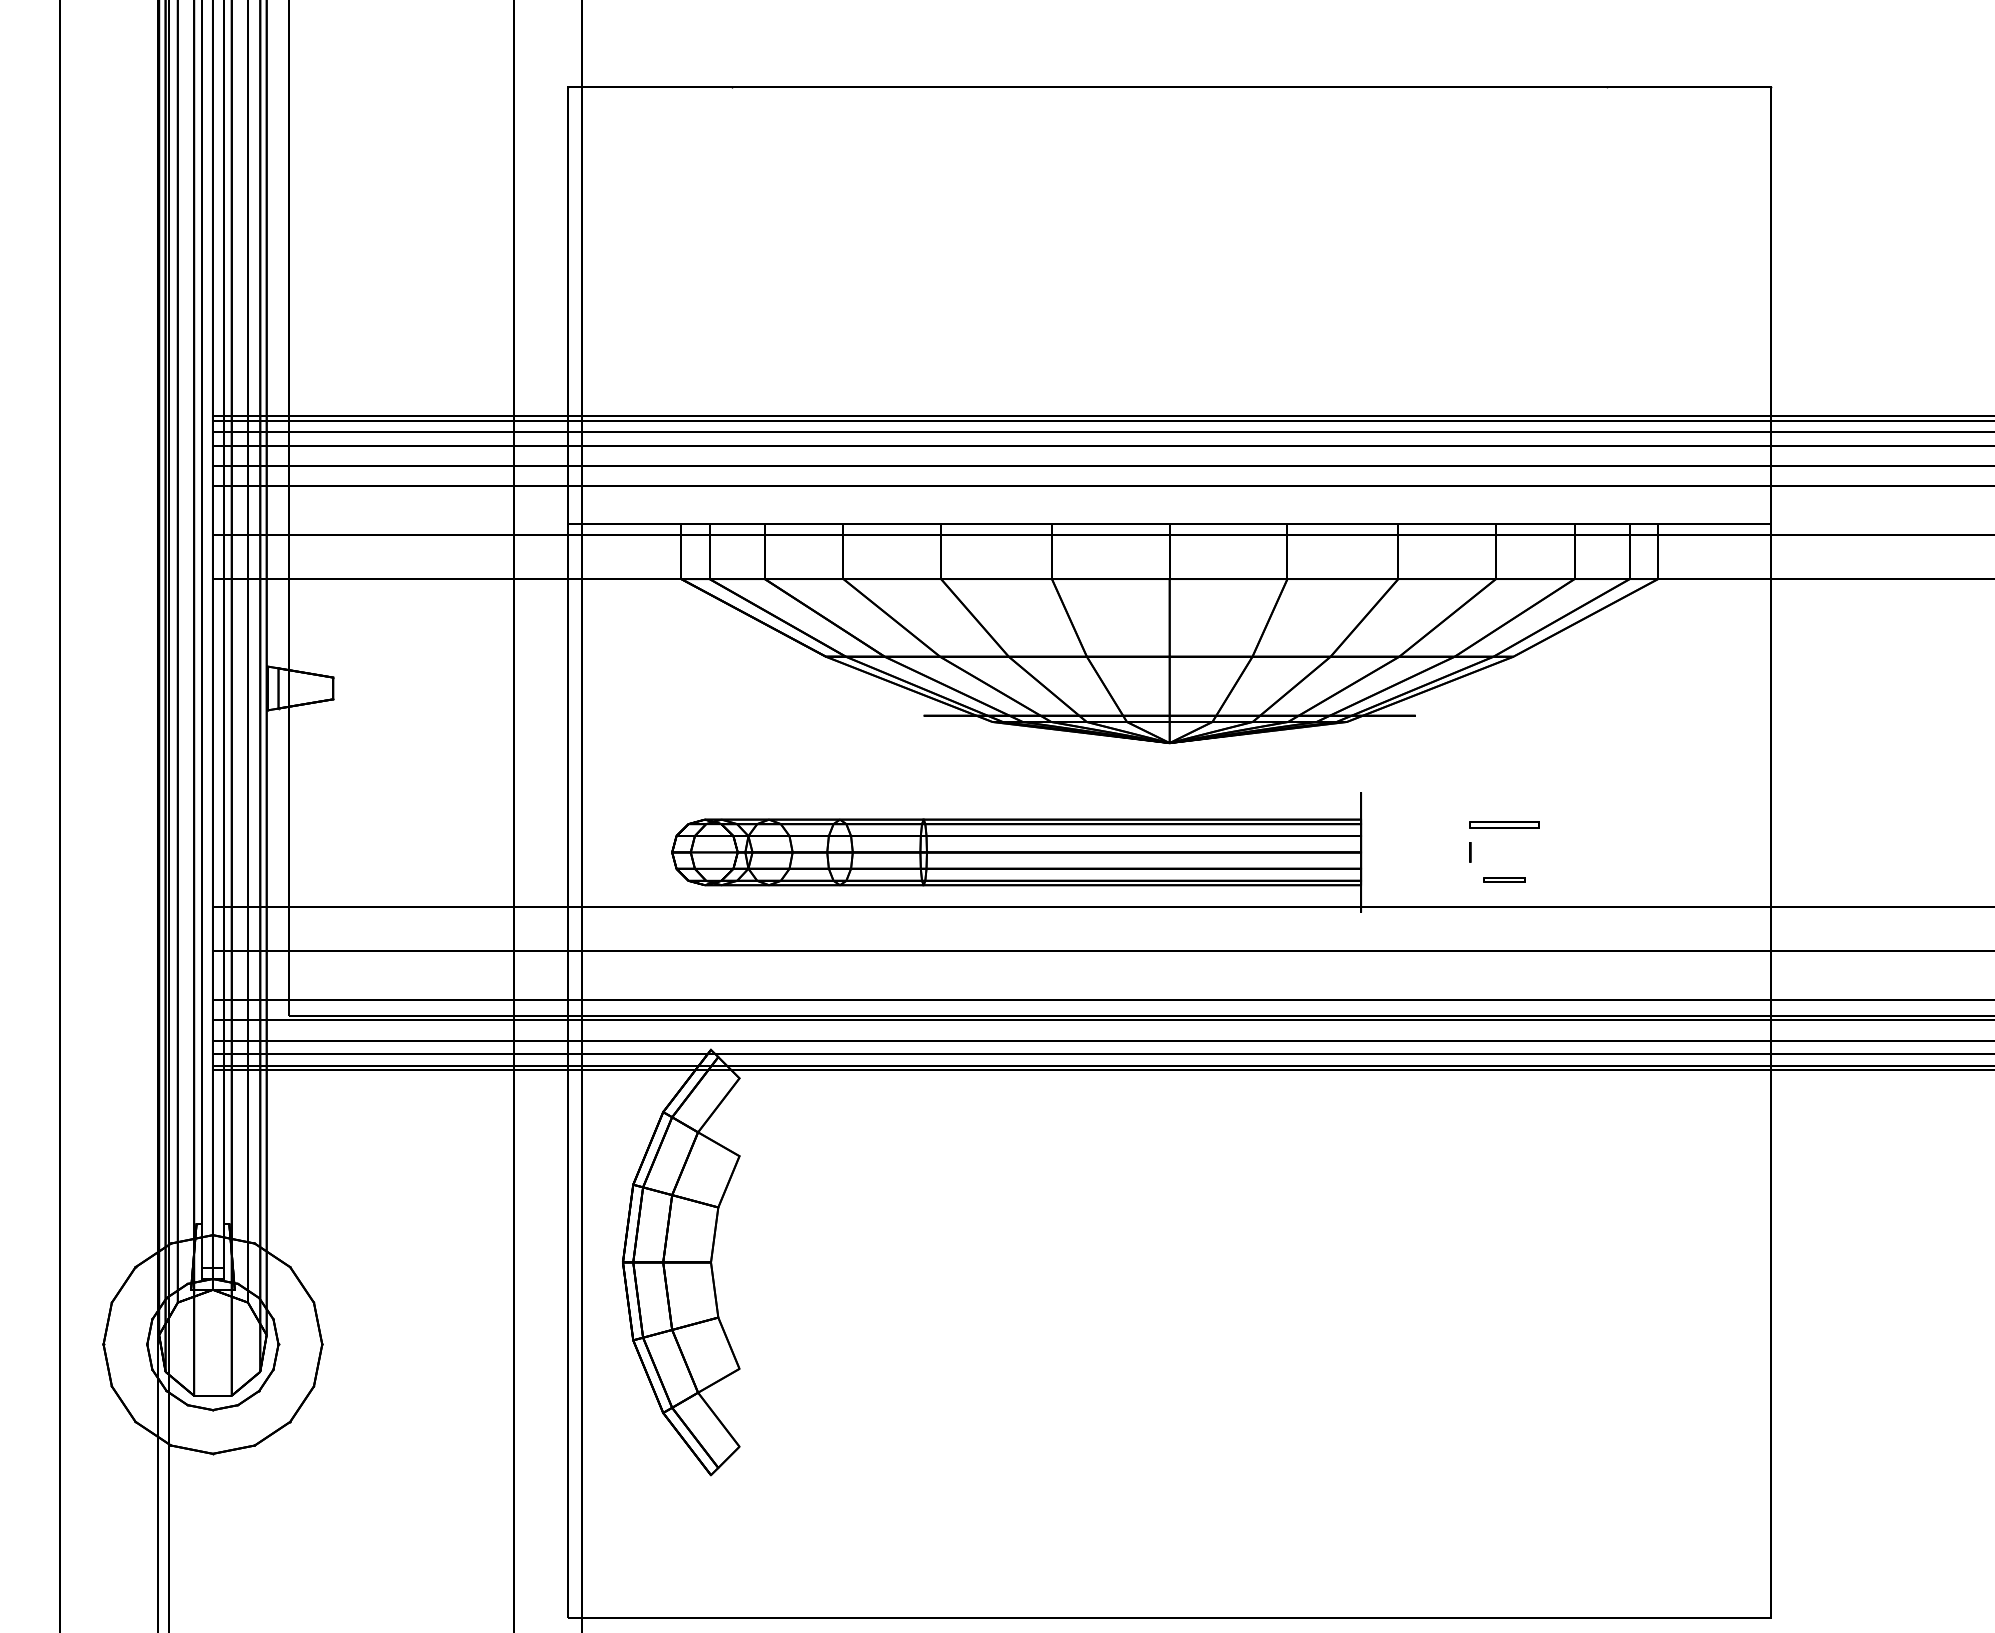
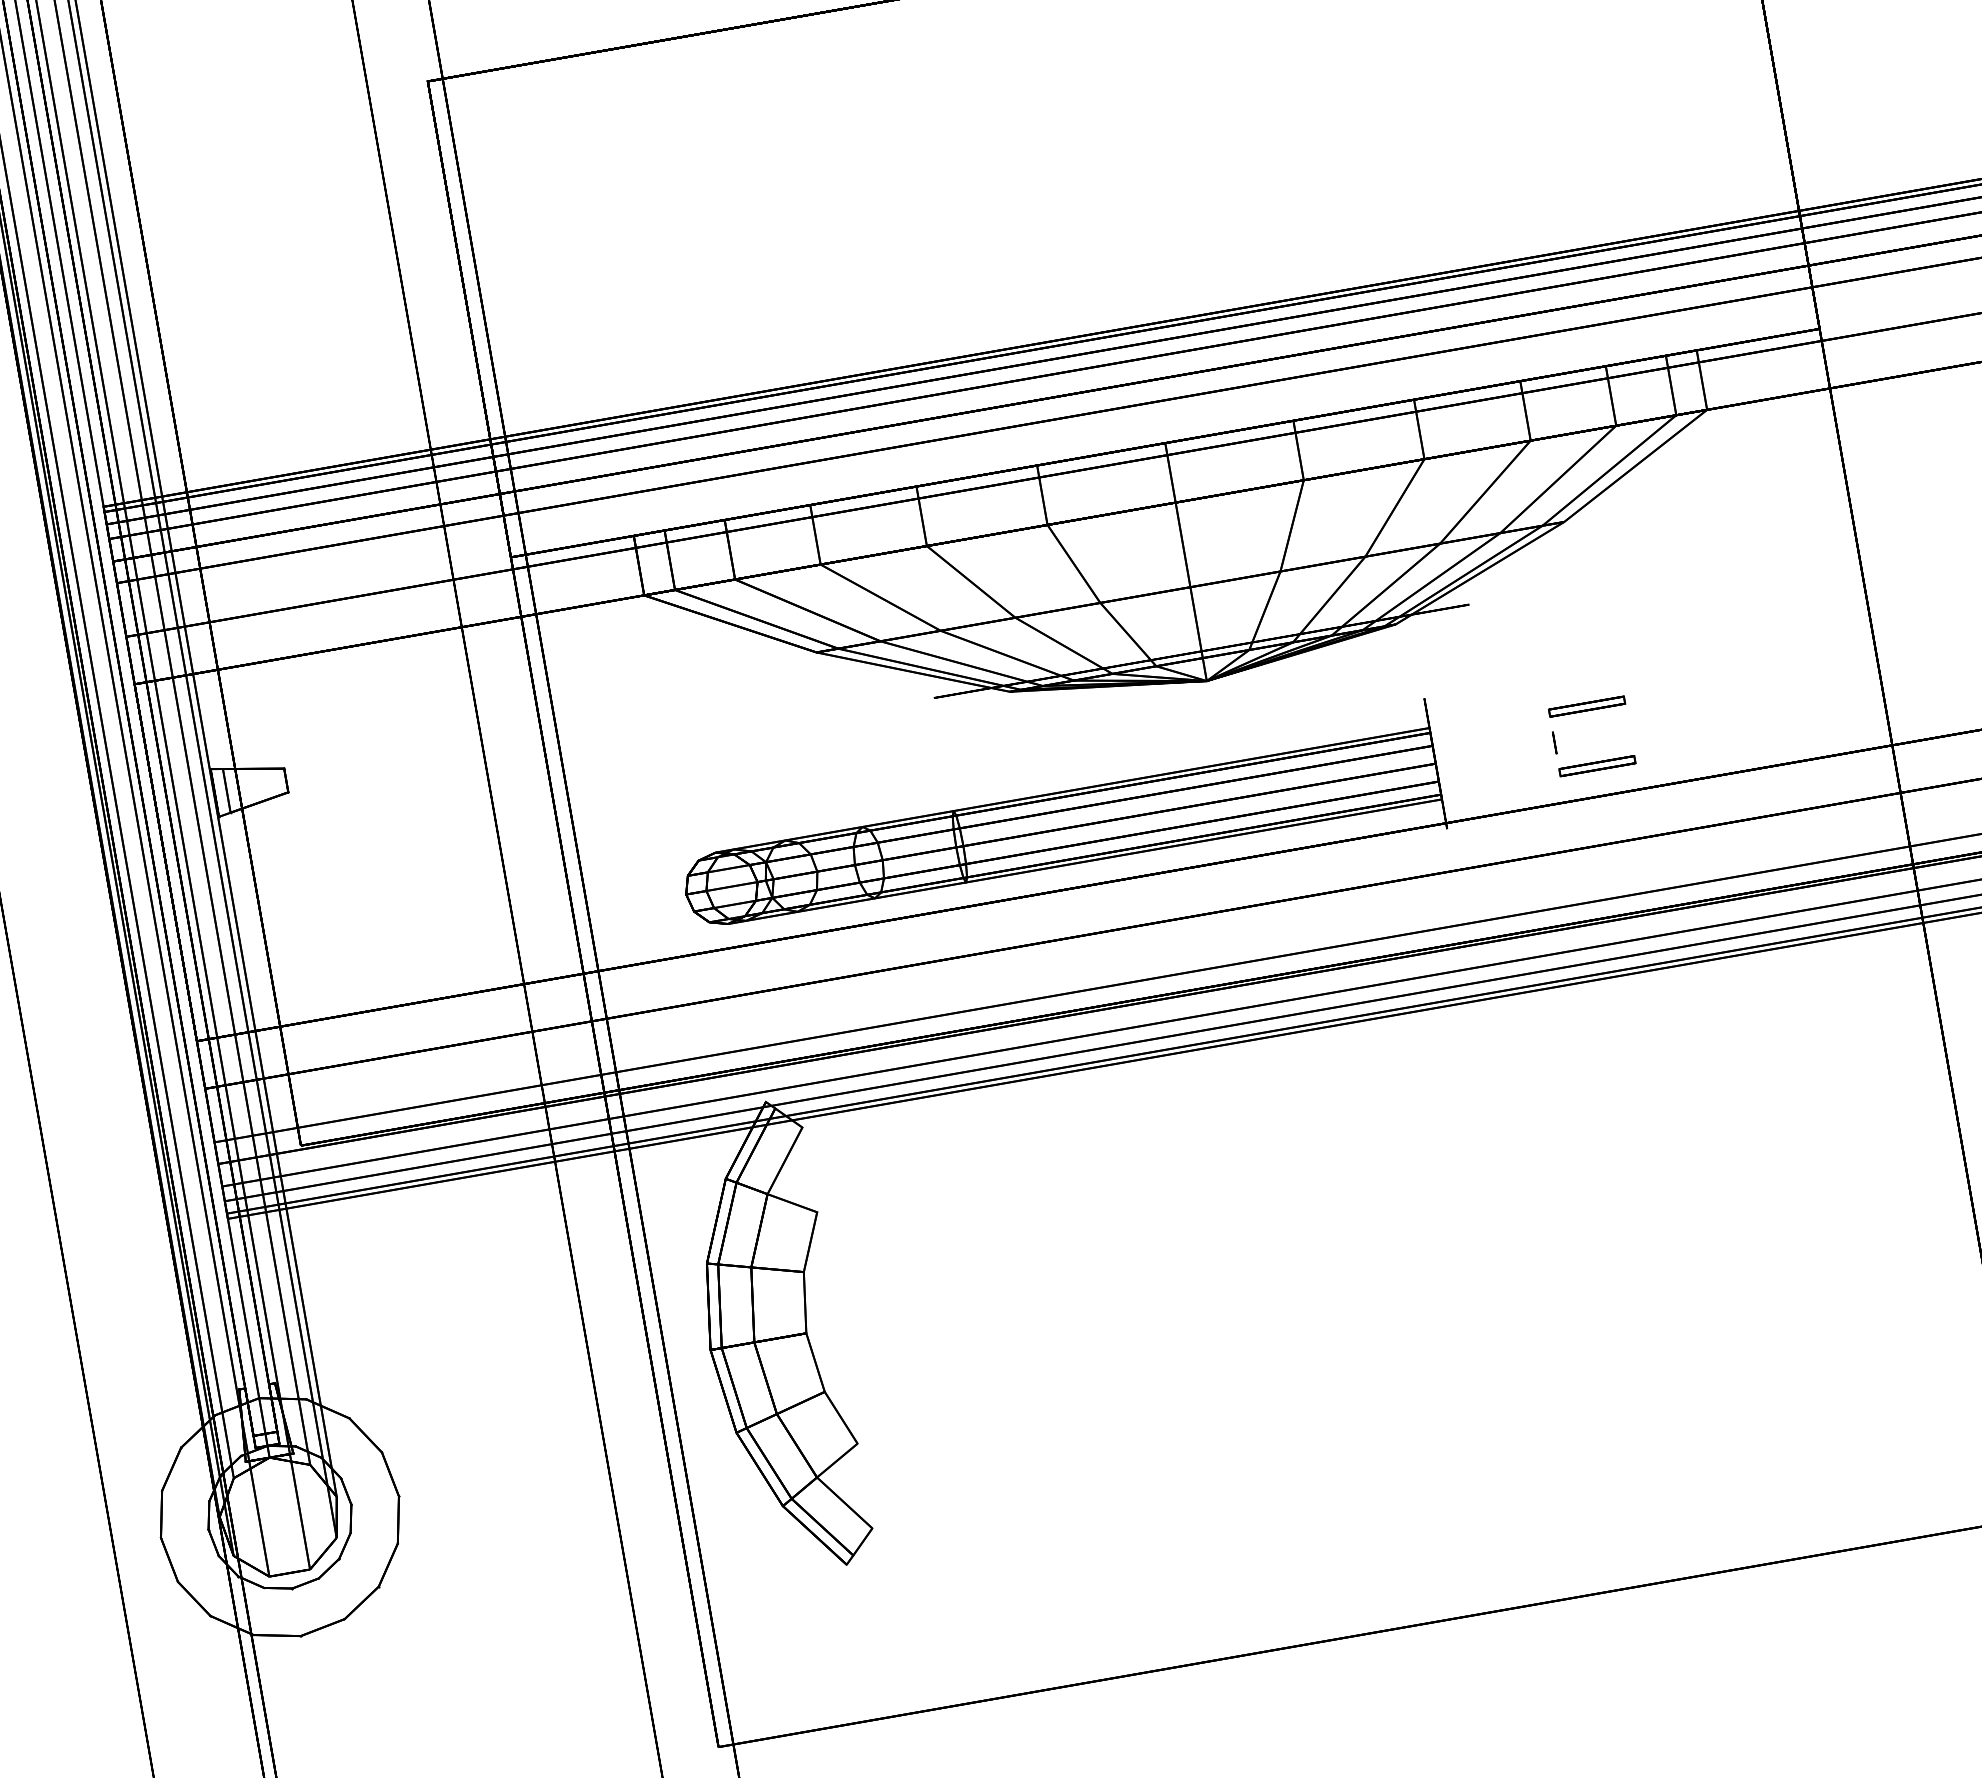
part: (1504, 879) -> (1596, 765), size x1.67

